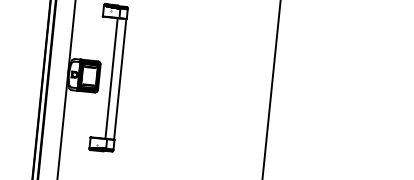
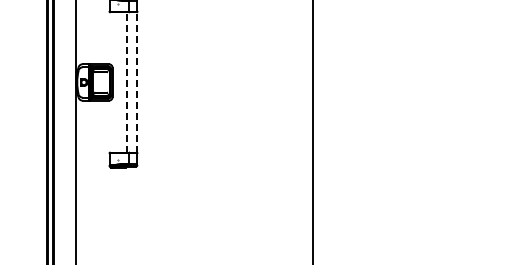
line: (111, 77) -> (126, 81), solid -> dashed
line: (119, 78) -> (136, 81), solid -> dashed

